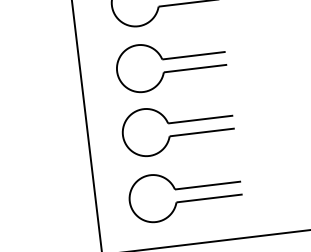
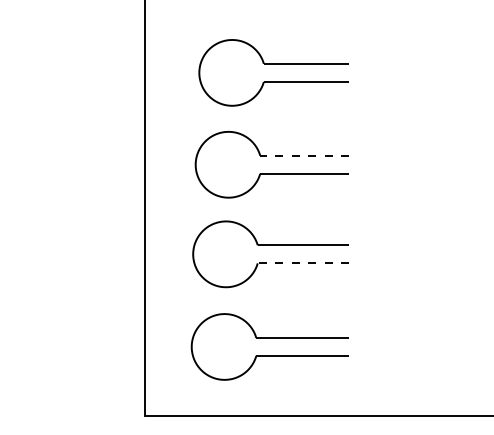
line: (193, 55) -> (304, 155), solid -> dashed
line: (202, 132) -> (303, 263), solid -> dashed

